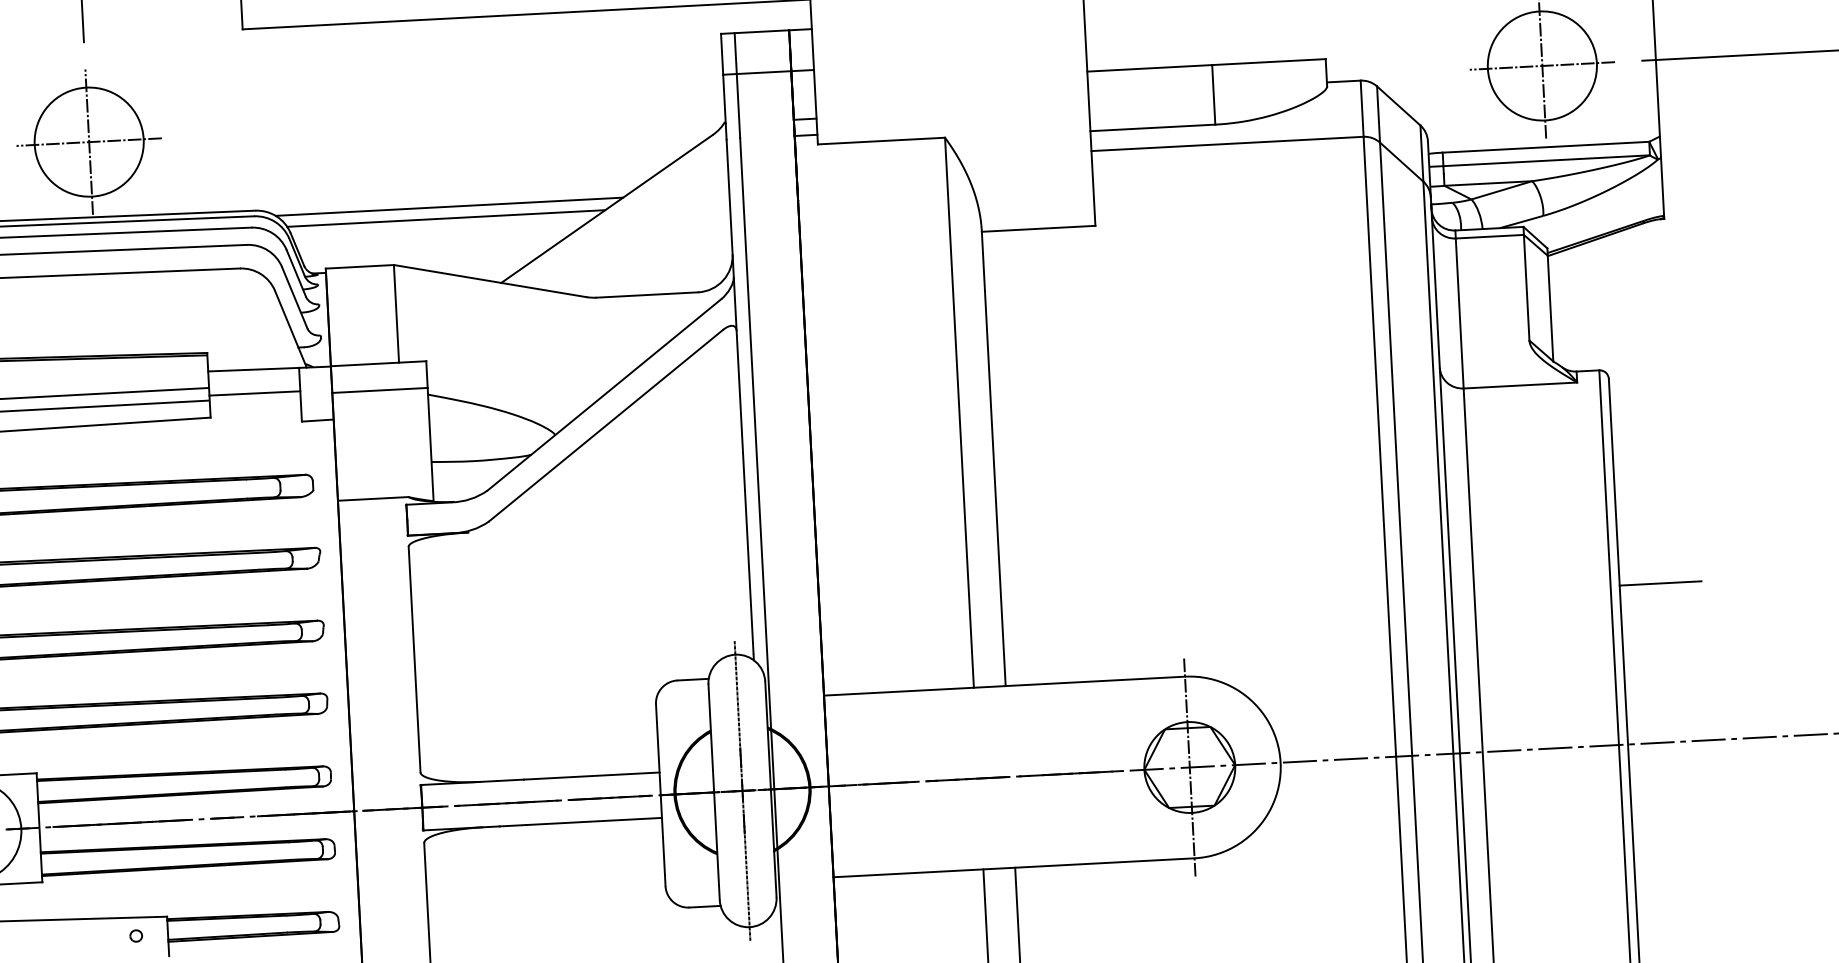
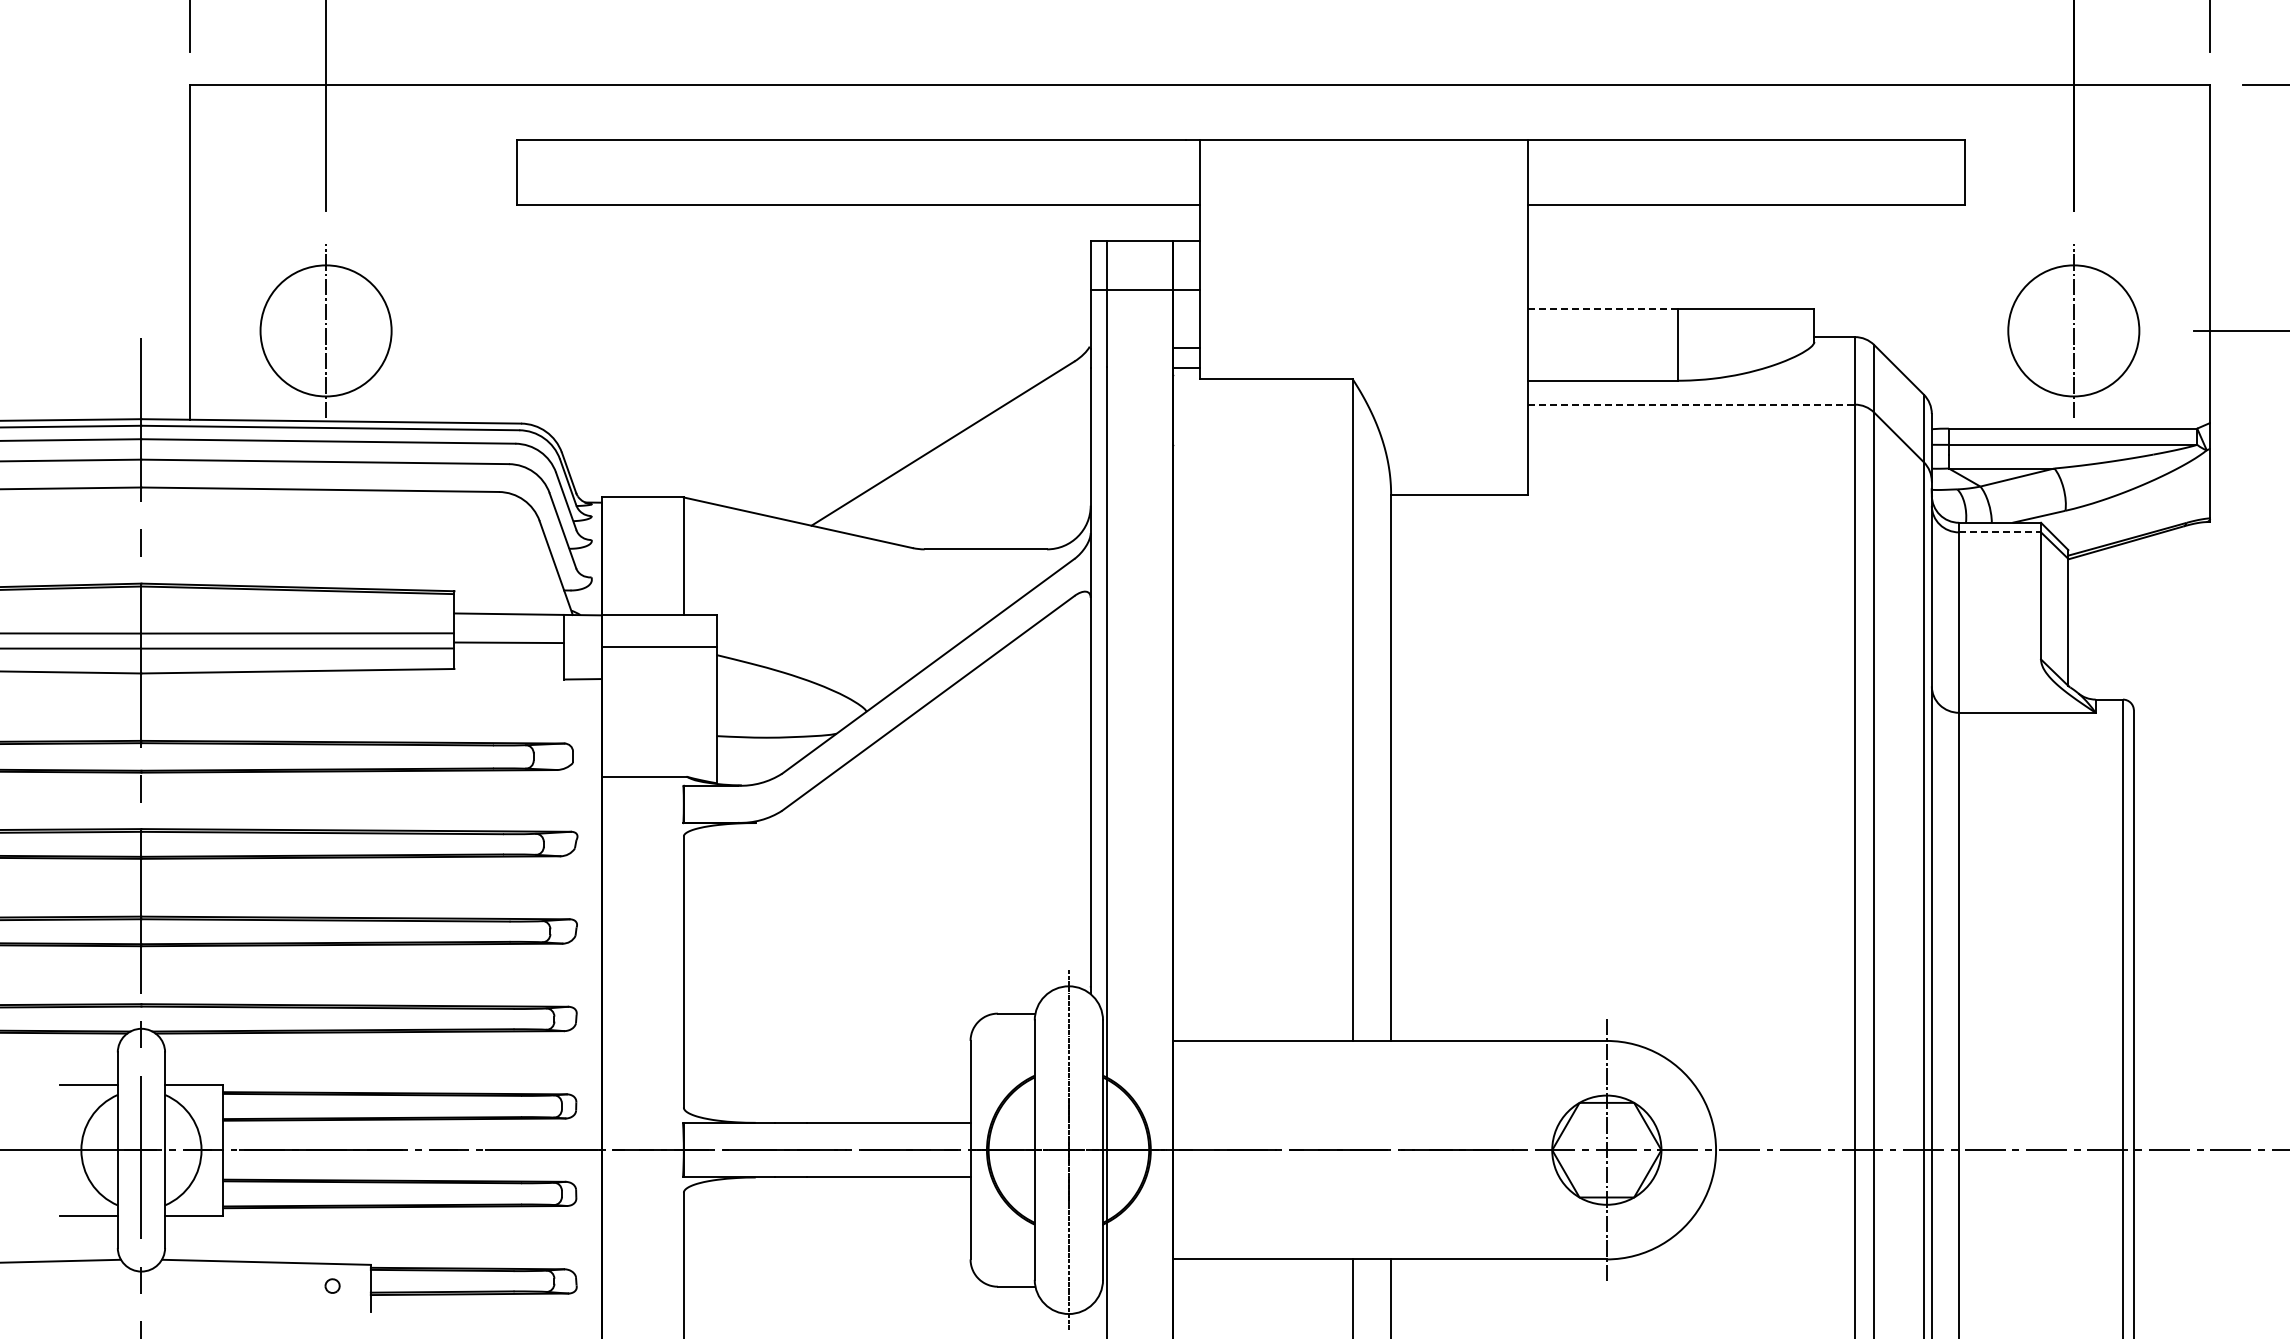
line: (1542, 65) -> (2073, 330), removed
line: (1149, 68) -> (1602, 309), solid -> dashed
line: (88, 141) -> (325, 330), removed
line: (1227, 143) -> (1691, 404), solid -> dashed
line: (449, 207) -> (754, 431), removed
line: (446, 218) -> (749, 444), removed
line: (1490, 236) -> (2000, 532), solid -> dashed
line: (1660, 583) -> (2182, 959), removed

